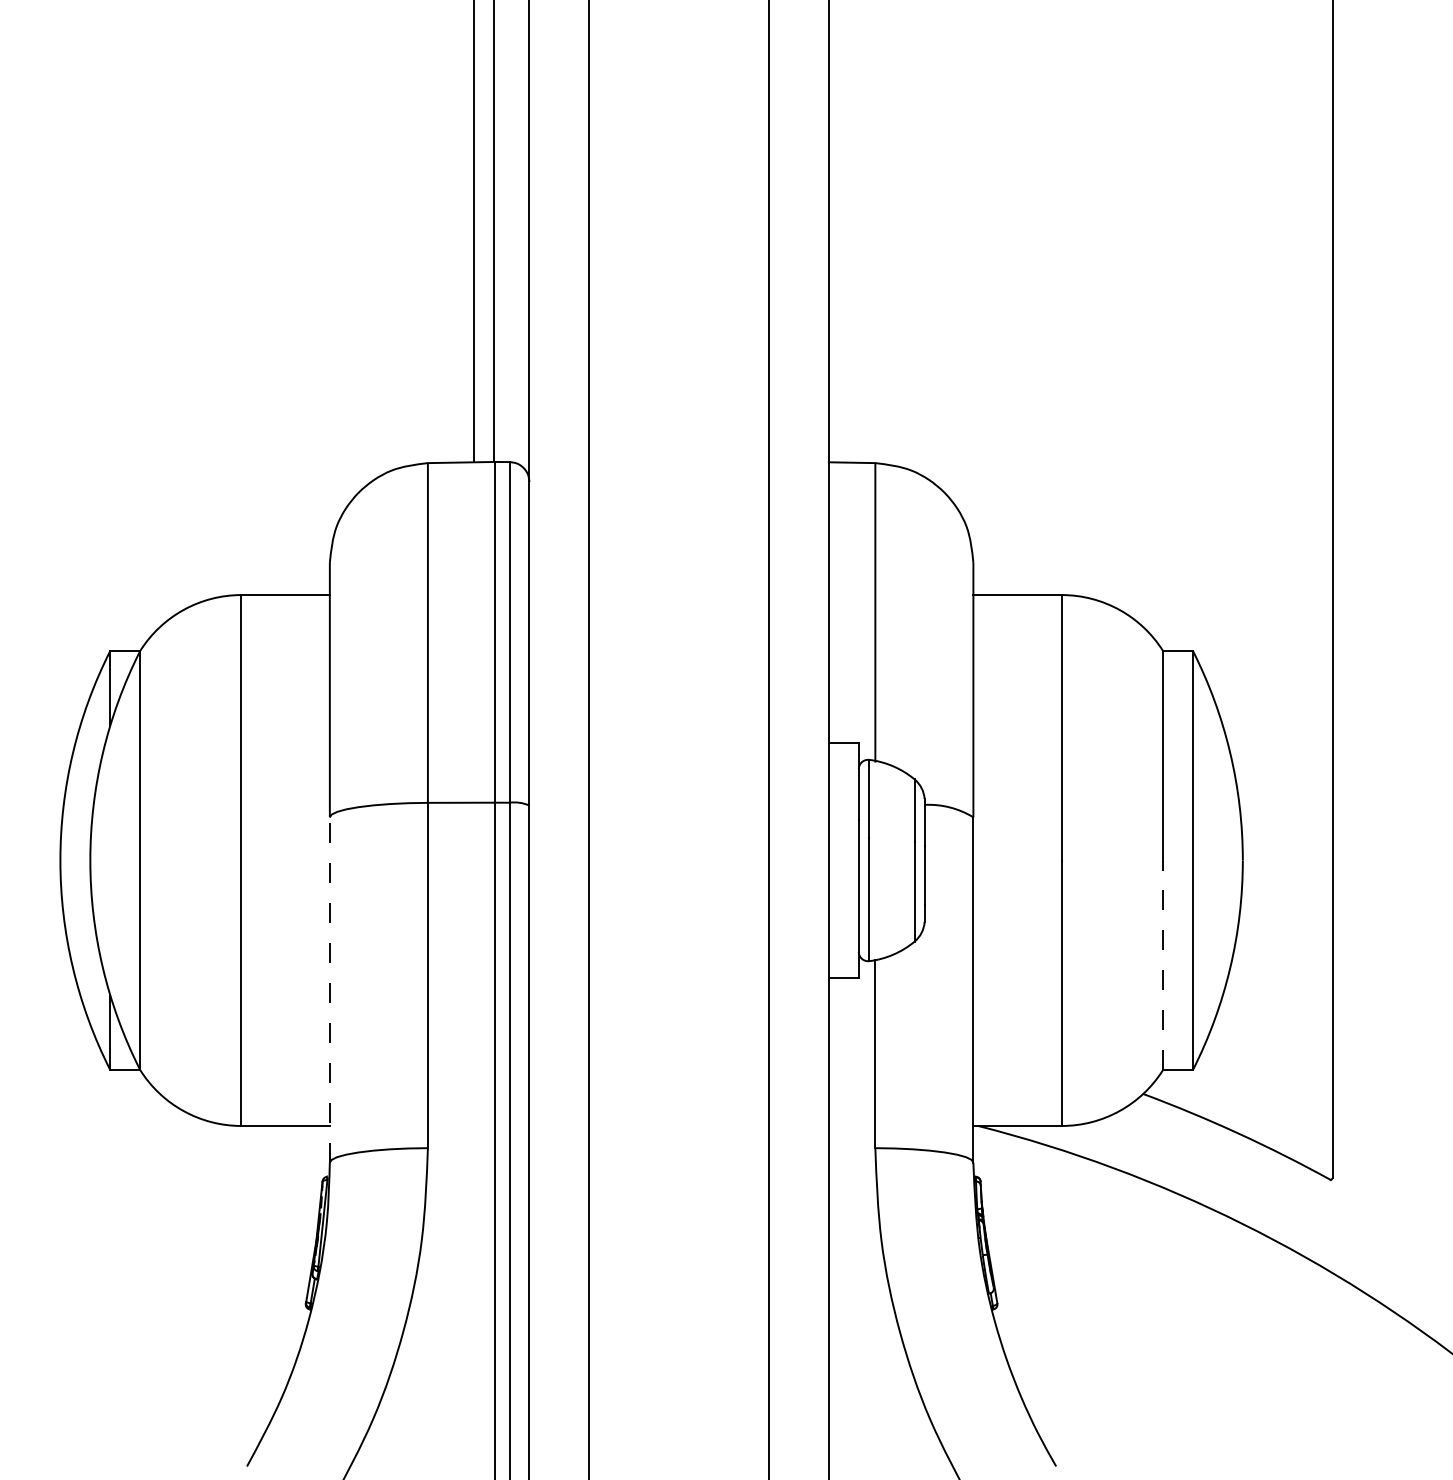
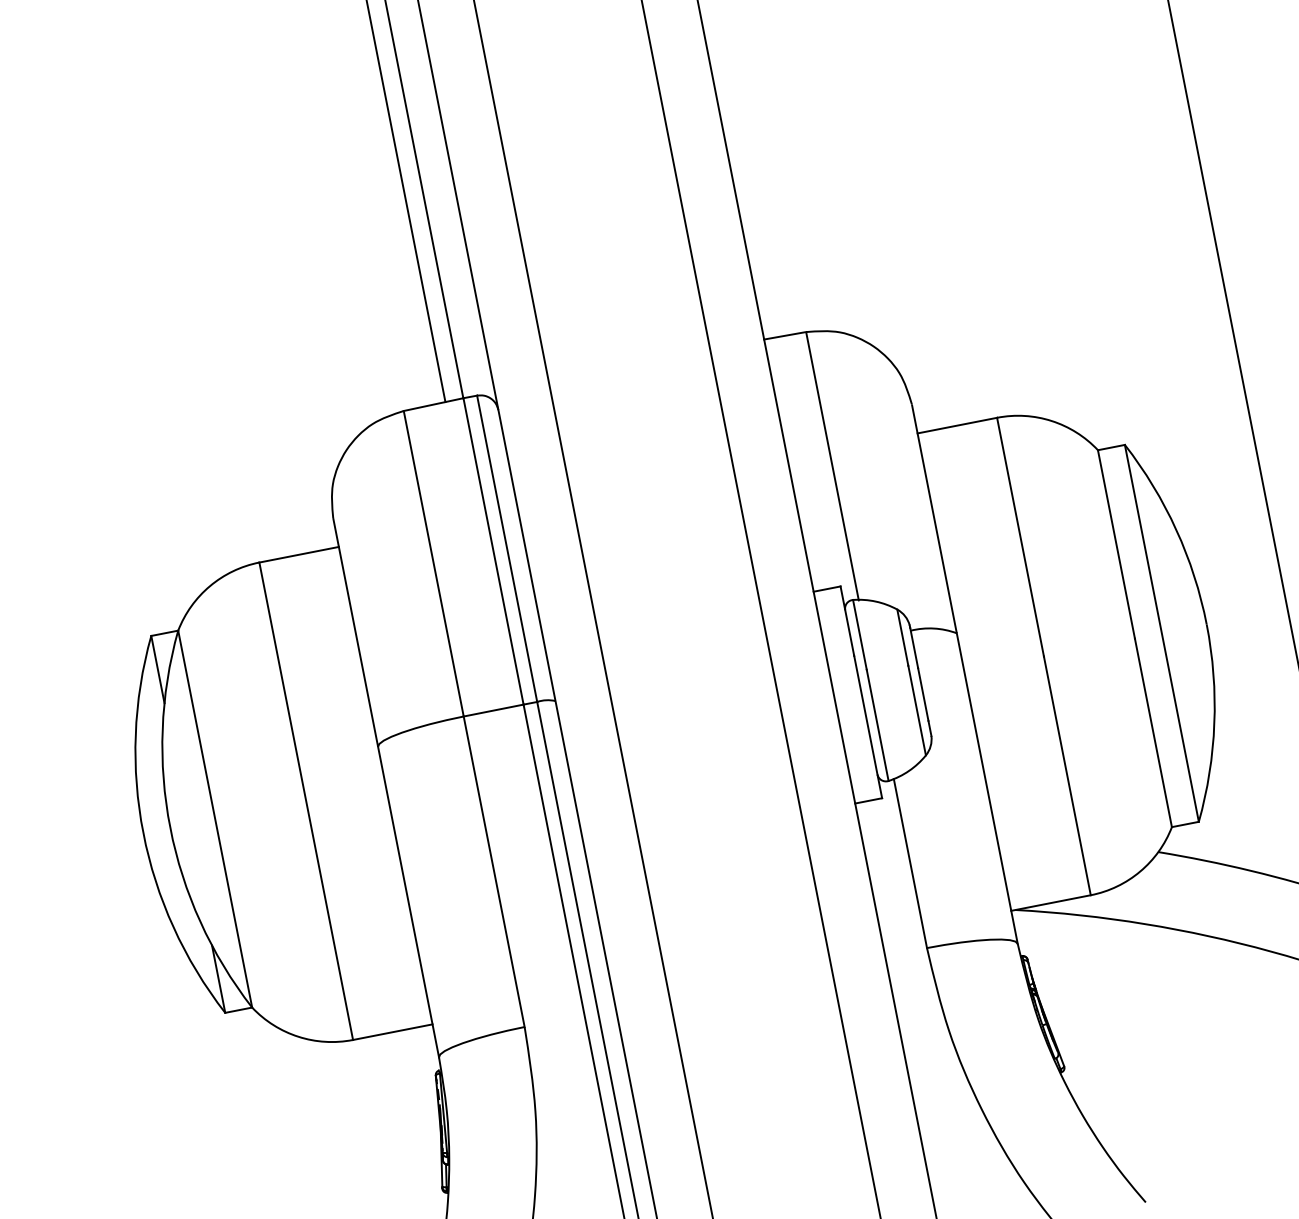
line: (1163, 965) -> (1153, 732), dashed -> solid
line: (329, 989) -> (408, 901), dashed -> solid

